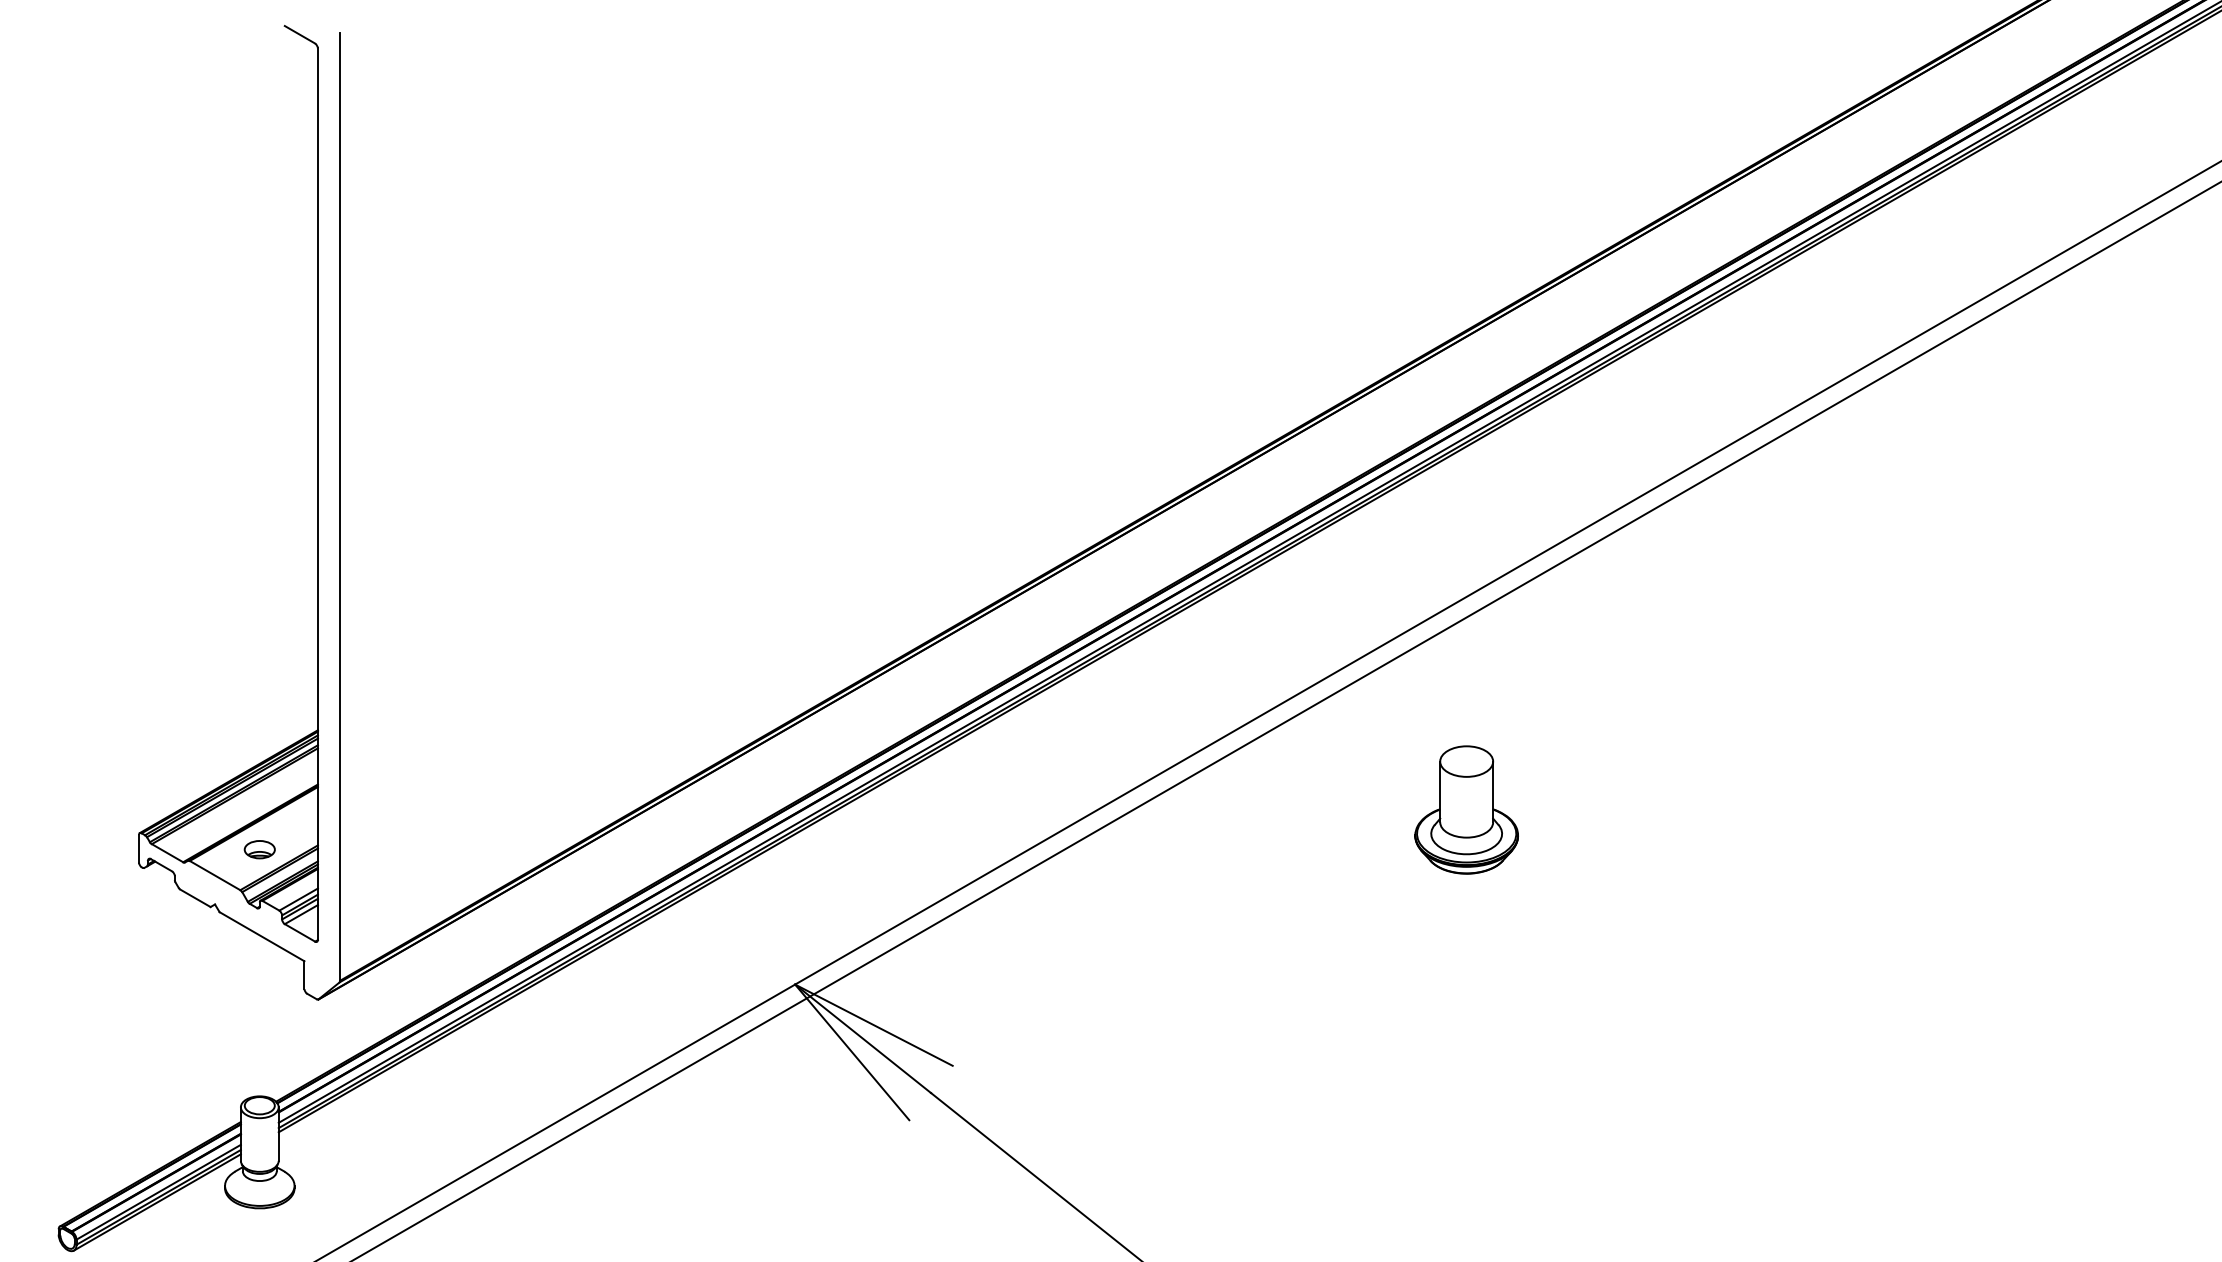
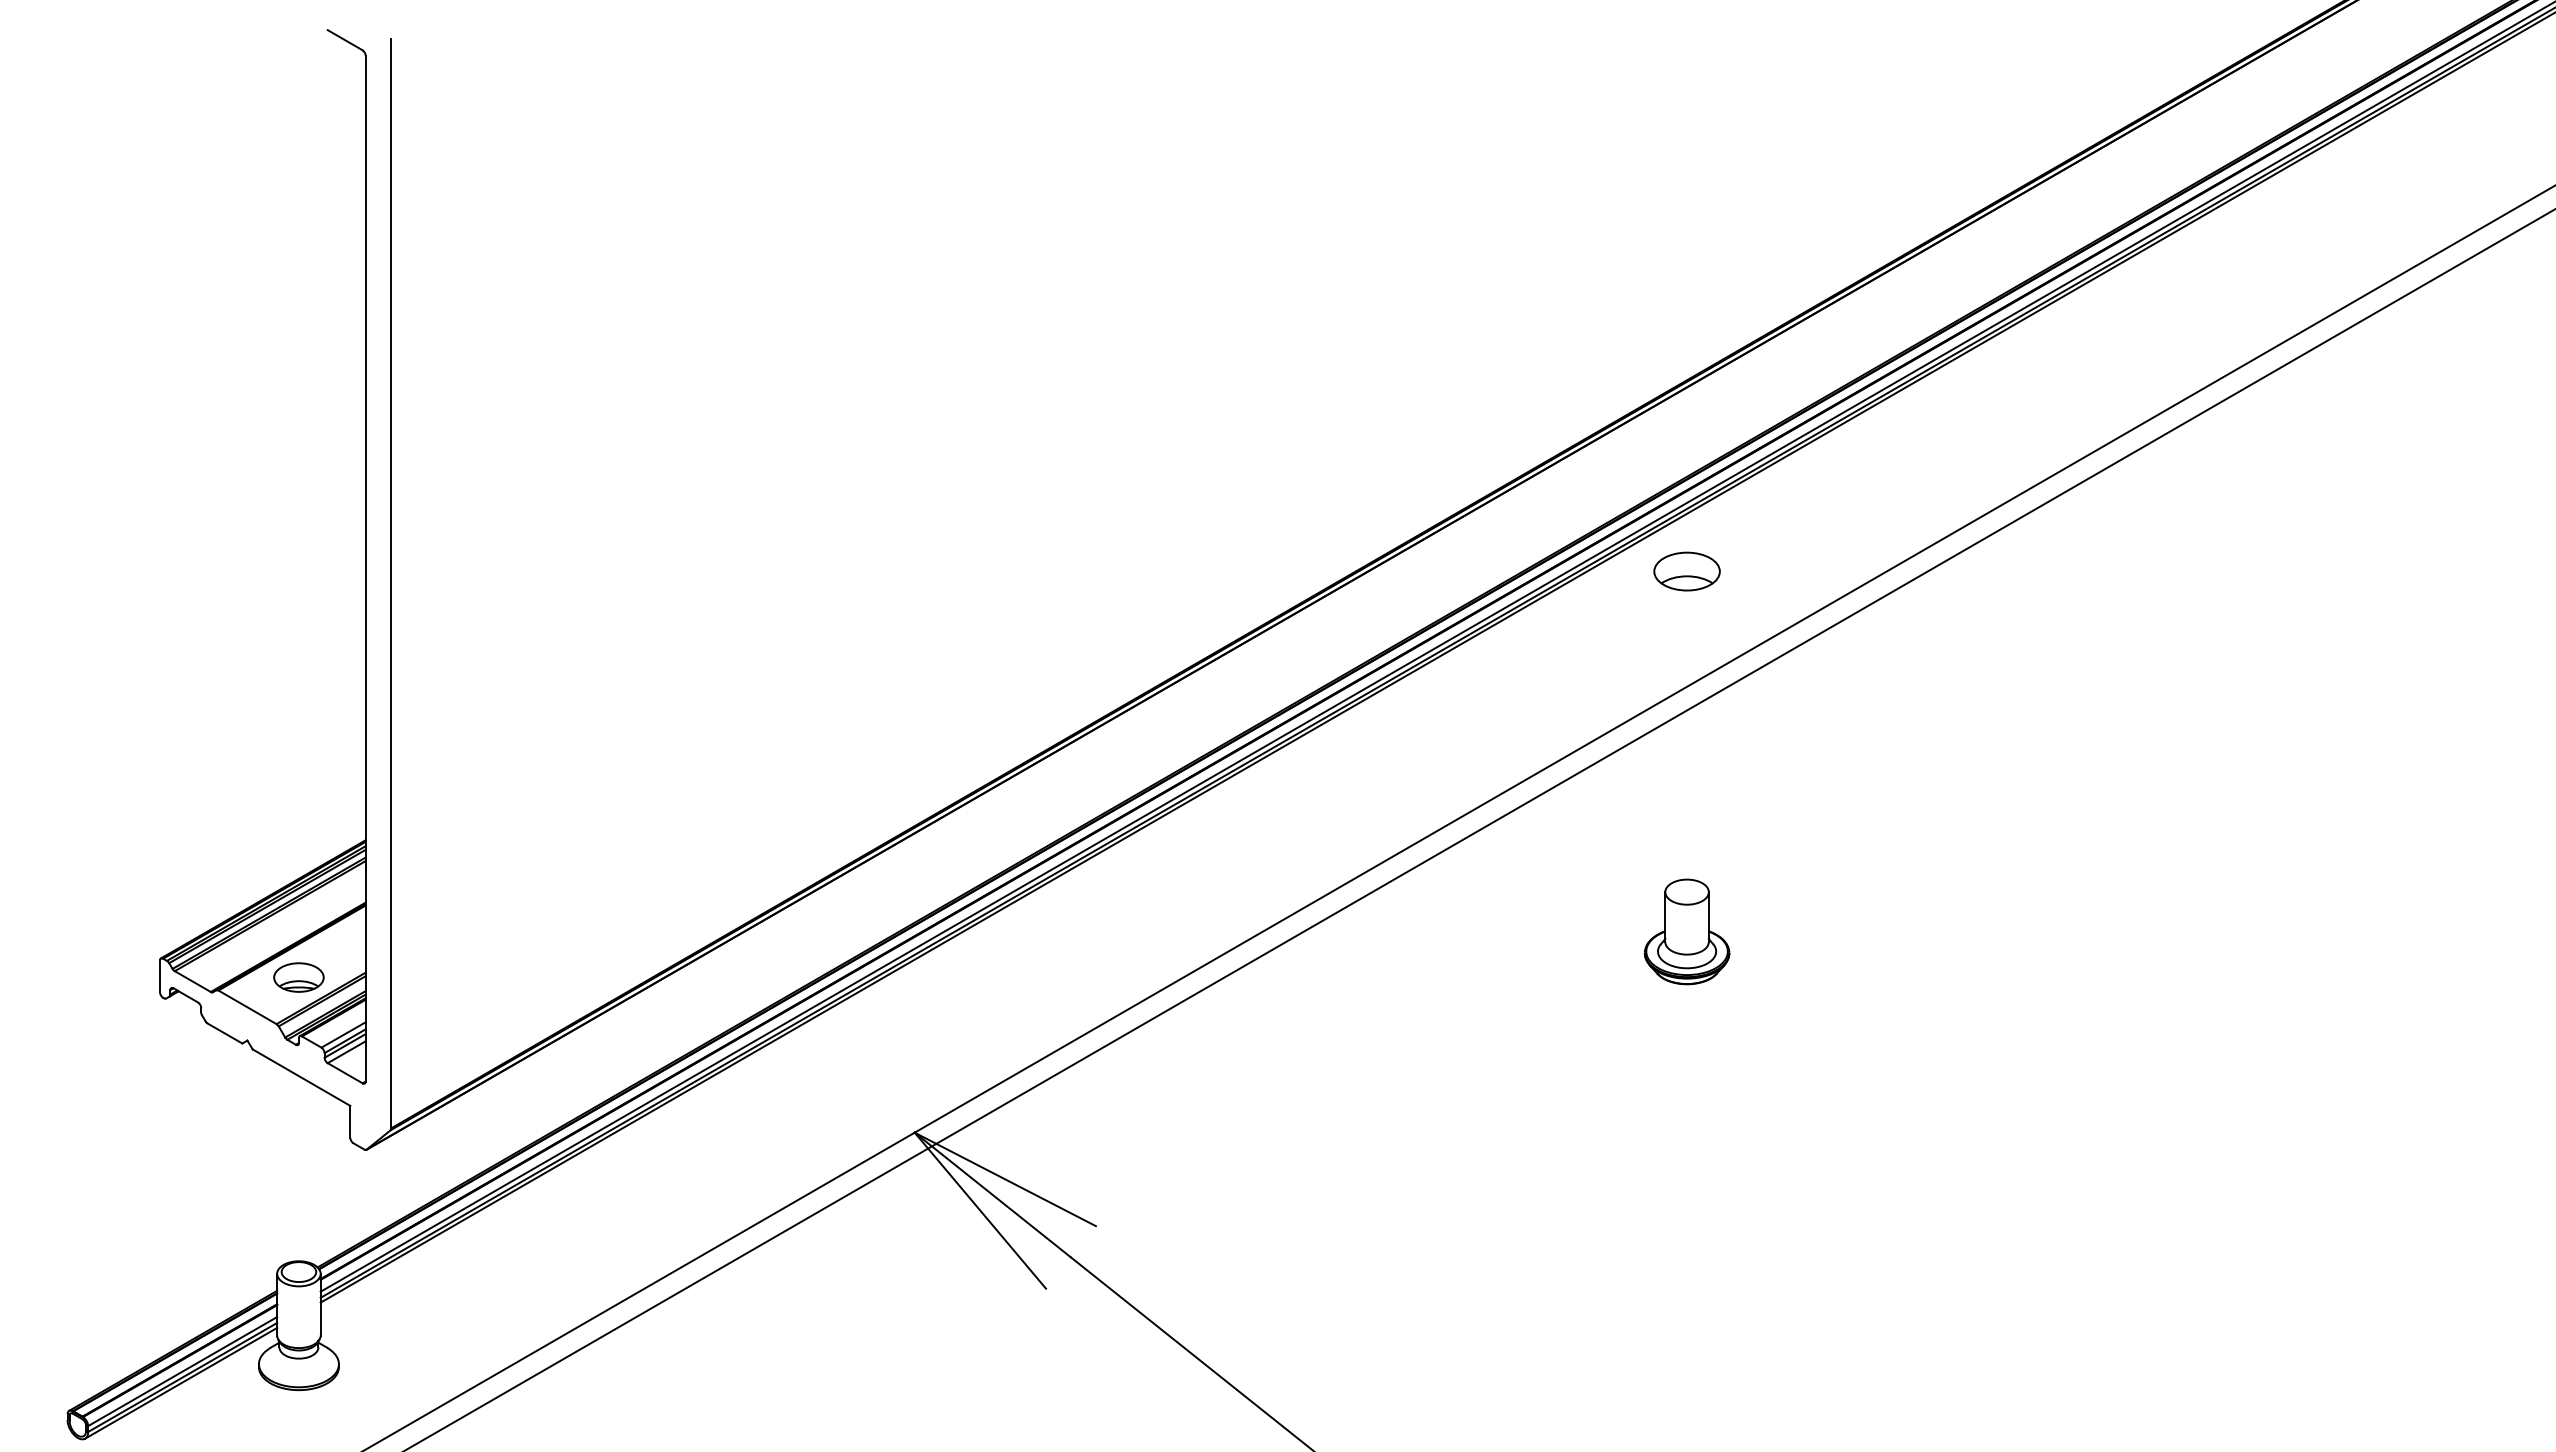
part: (1466, 496) -> (1686, 571), added
part: (1466, 809) -> (1686, 931), size x0.71
part: (259, 849) -> (298, 977), size x1.43

